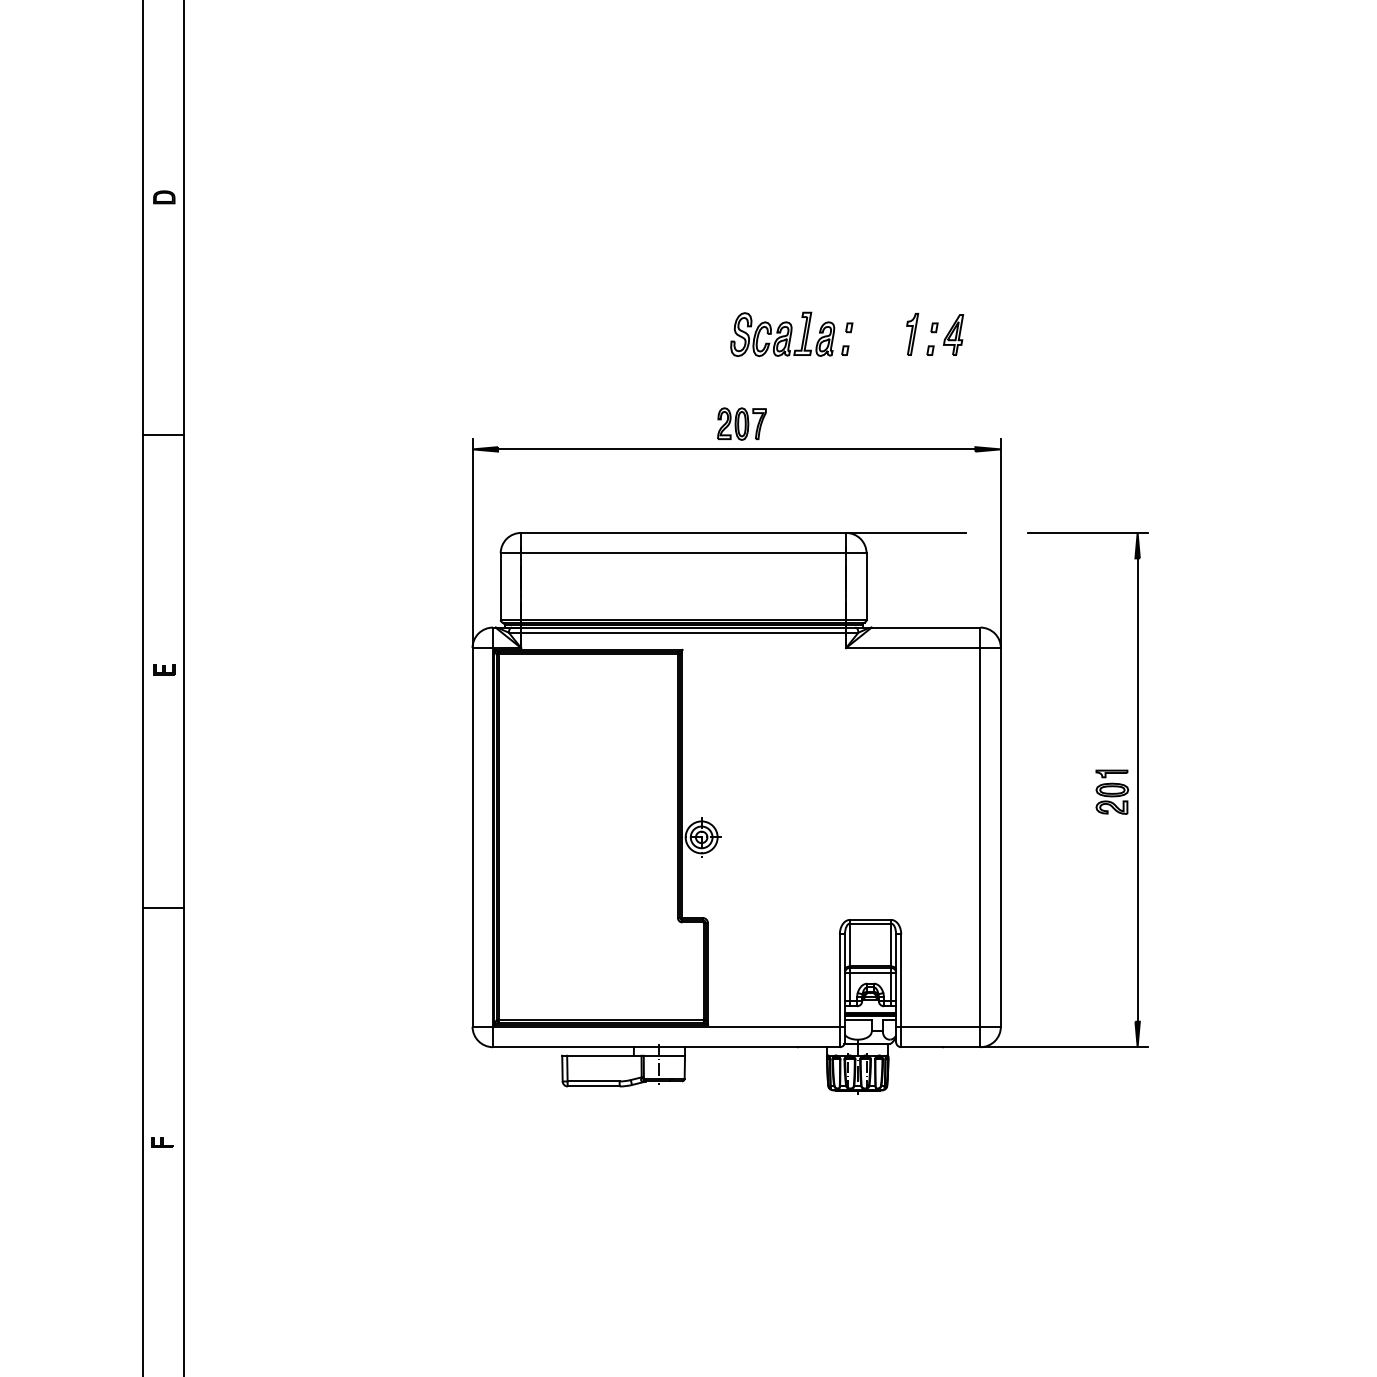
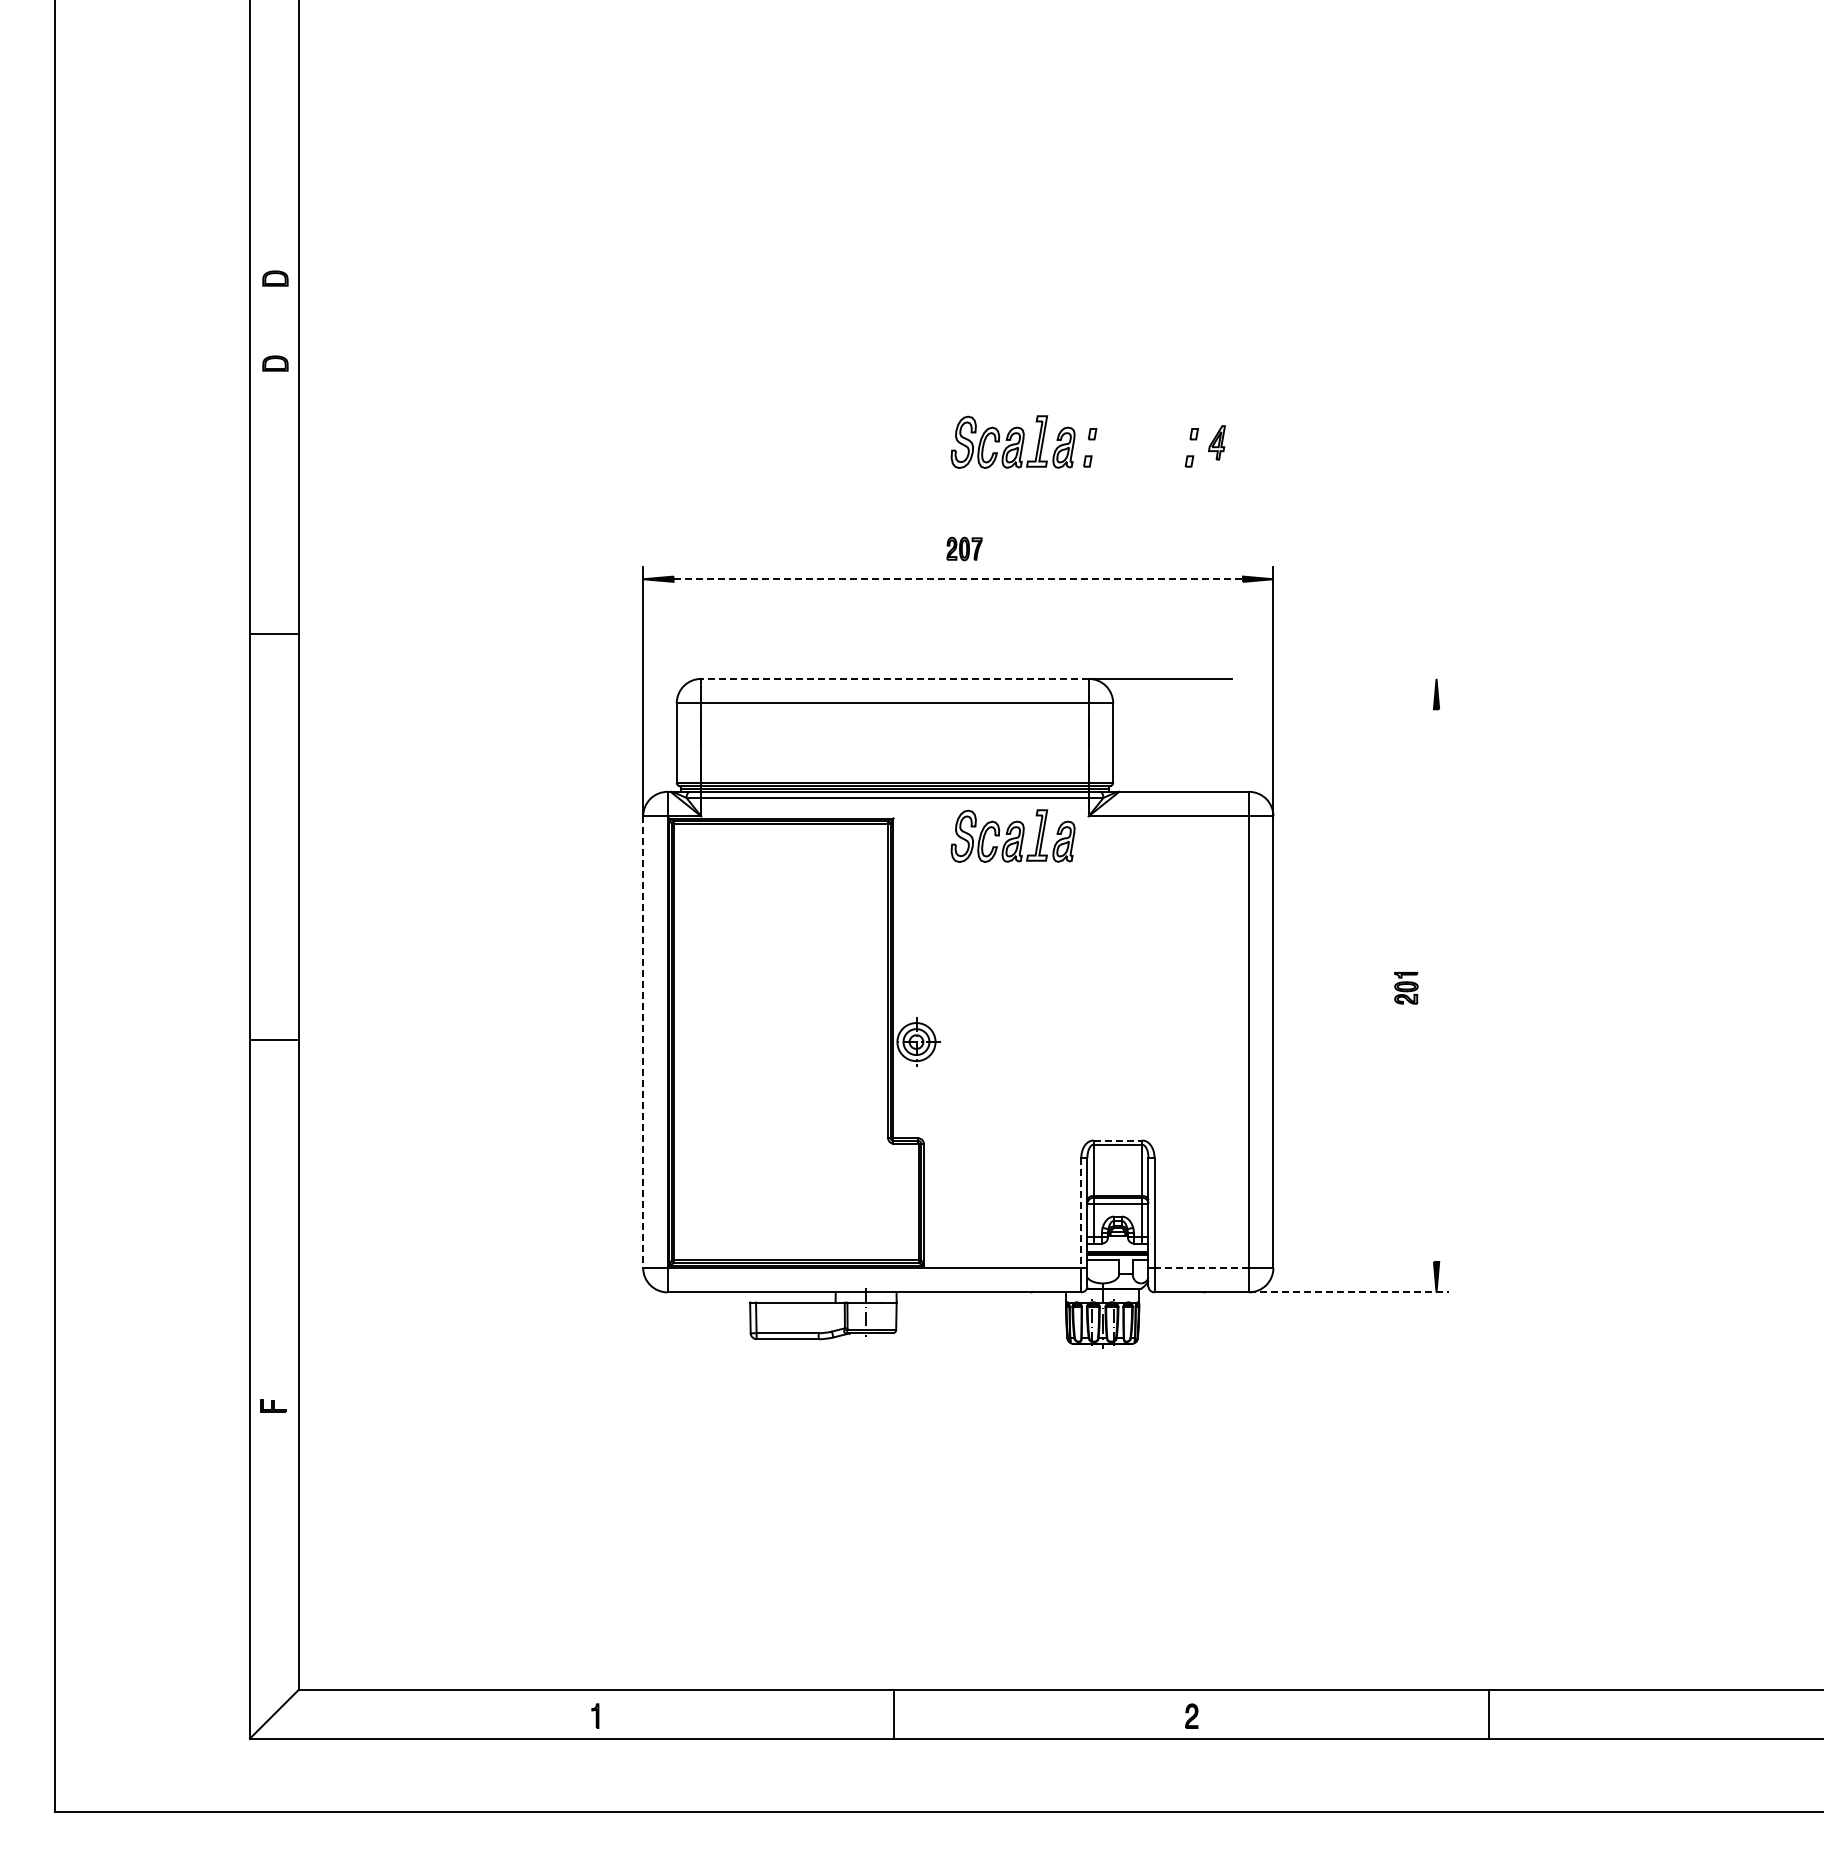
part: (164, 268) -> (275, 363), added
part: (912, 333) -> (1167, 441), removed
part: (953, 334) -> (1216, 442), size x0.7
part: (741, 423) -> (964, 548), size x0.6
line: (162, 435) -> (273, 633), moved
line: (736, 449) -> (958, 579), solid -> dashed
line: (683, 532) -> (894, 678), solid -> dashed
line: (1088, 532) -> (1377, 678), removed
part: (782, 664) -> (1012, 835), added
part: (164, 669) -> (275, 841), removed
line: (1137, 789) -> (1436, 985), removed
part: (1112, 792) -> (1406, 988), size x0.6
line: (472, 837) -> (643, 1042), solid -> dashed
line: (162, 908) -> (273, 1040), moved
line: (871, 919) -> (1118, 1140), solid -> dashed
line: (840, 981) -> (1081, 1213), solid -> dashed
line: (940, 1026) -> (1201, 1267), solid -> dashed
line: (1063, 1047) -> (1348, 1292), solid -> dashed

